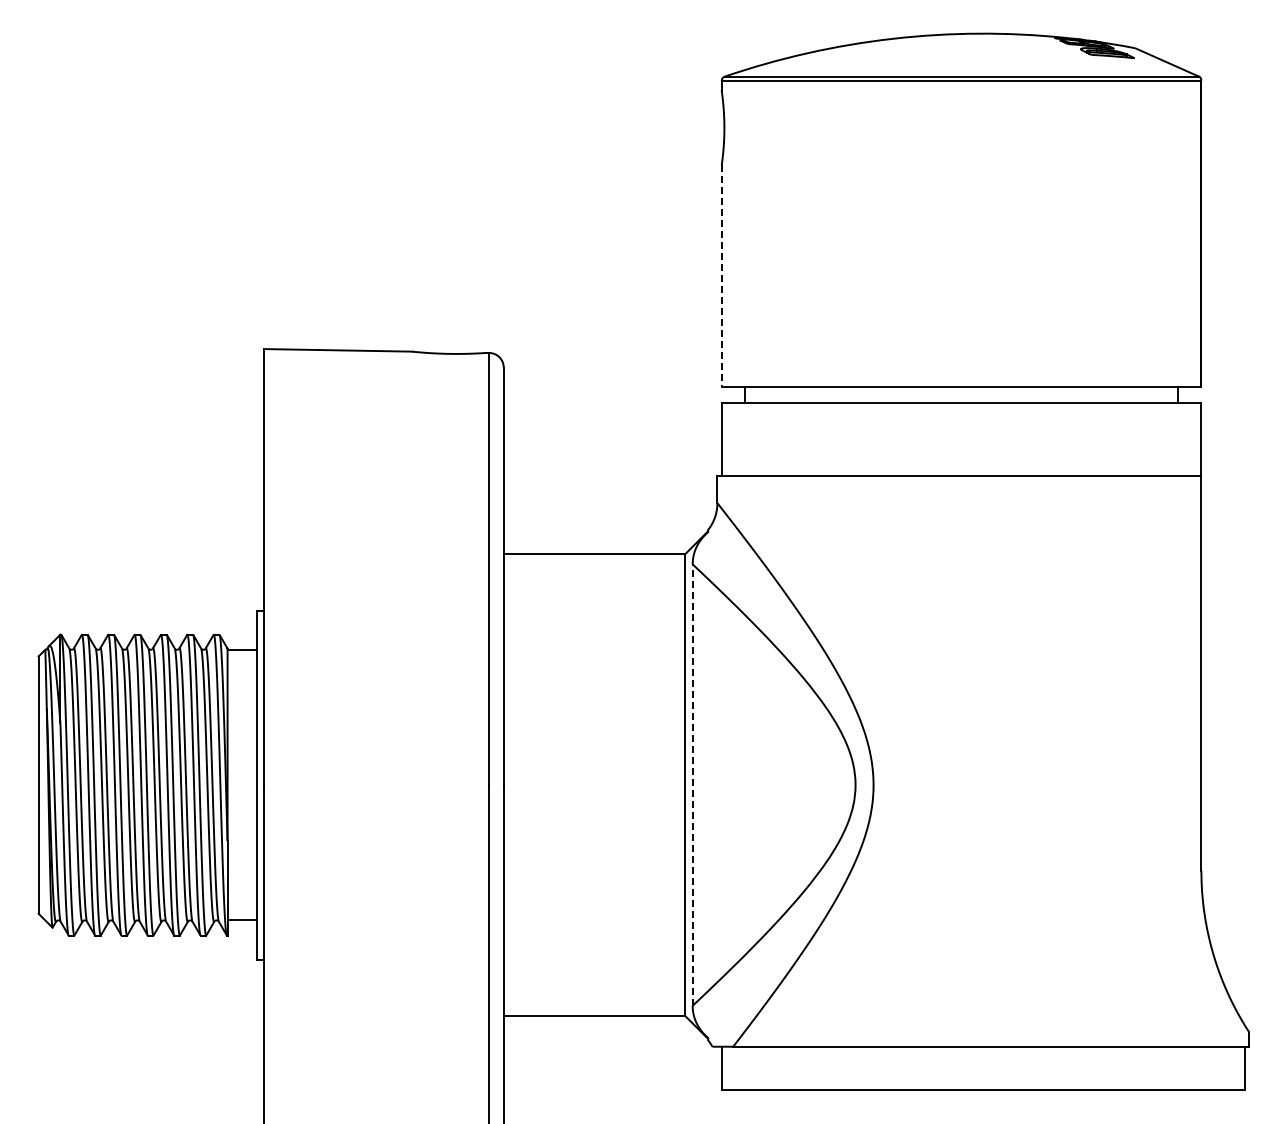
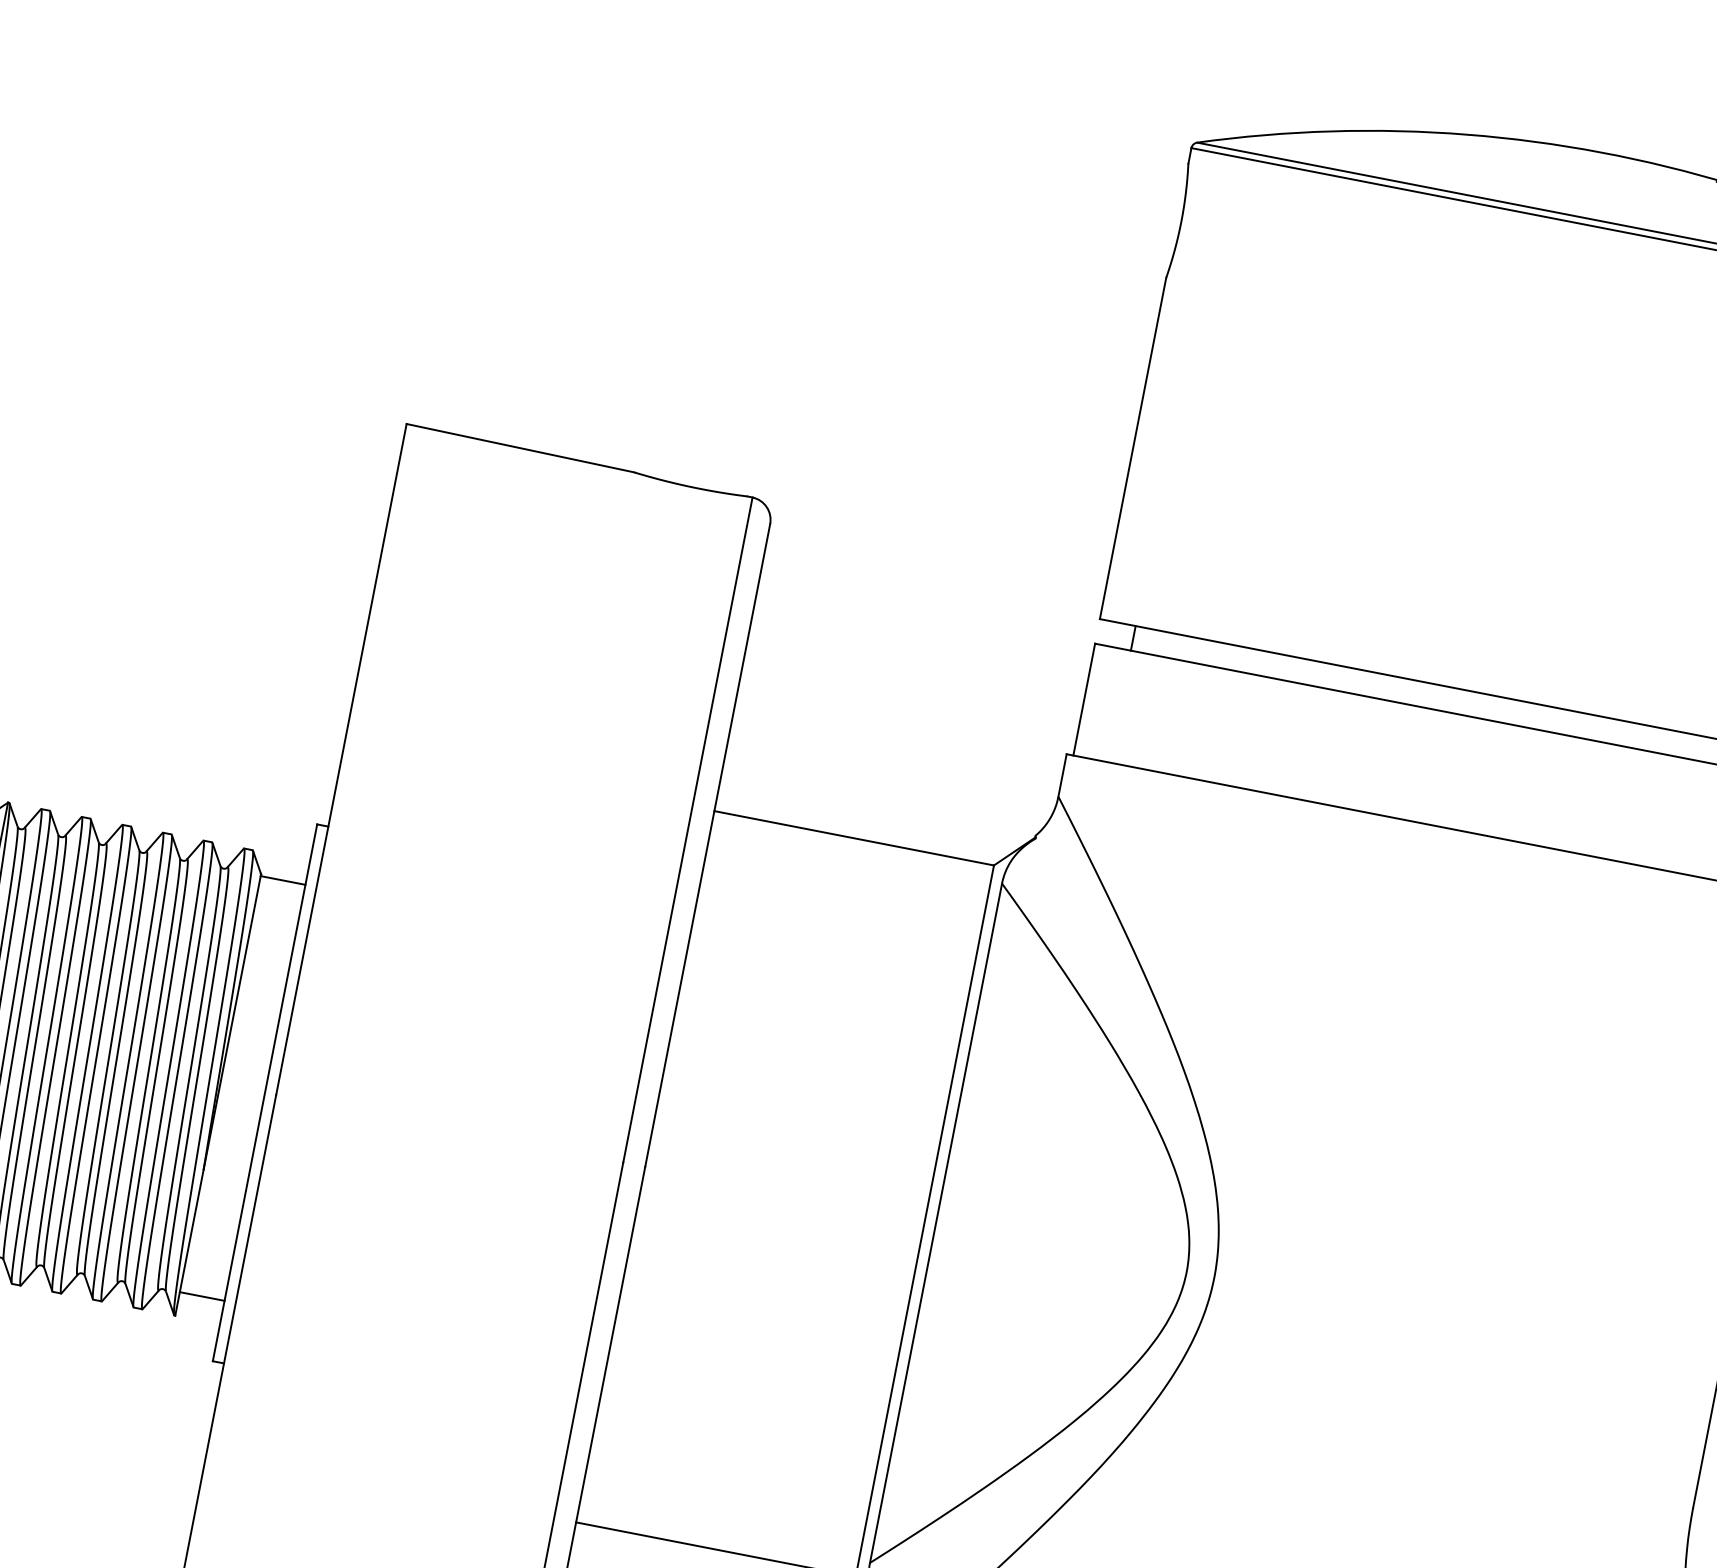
line: (721, 275) -> (1132, 447), dashed -> solid
line: (692, 785) -> (935, 1223), dashed -> solid

